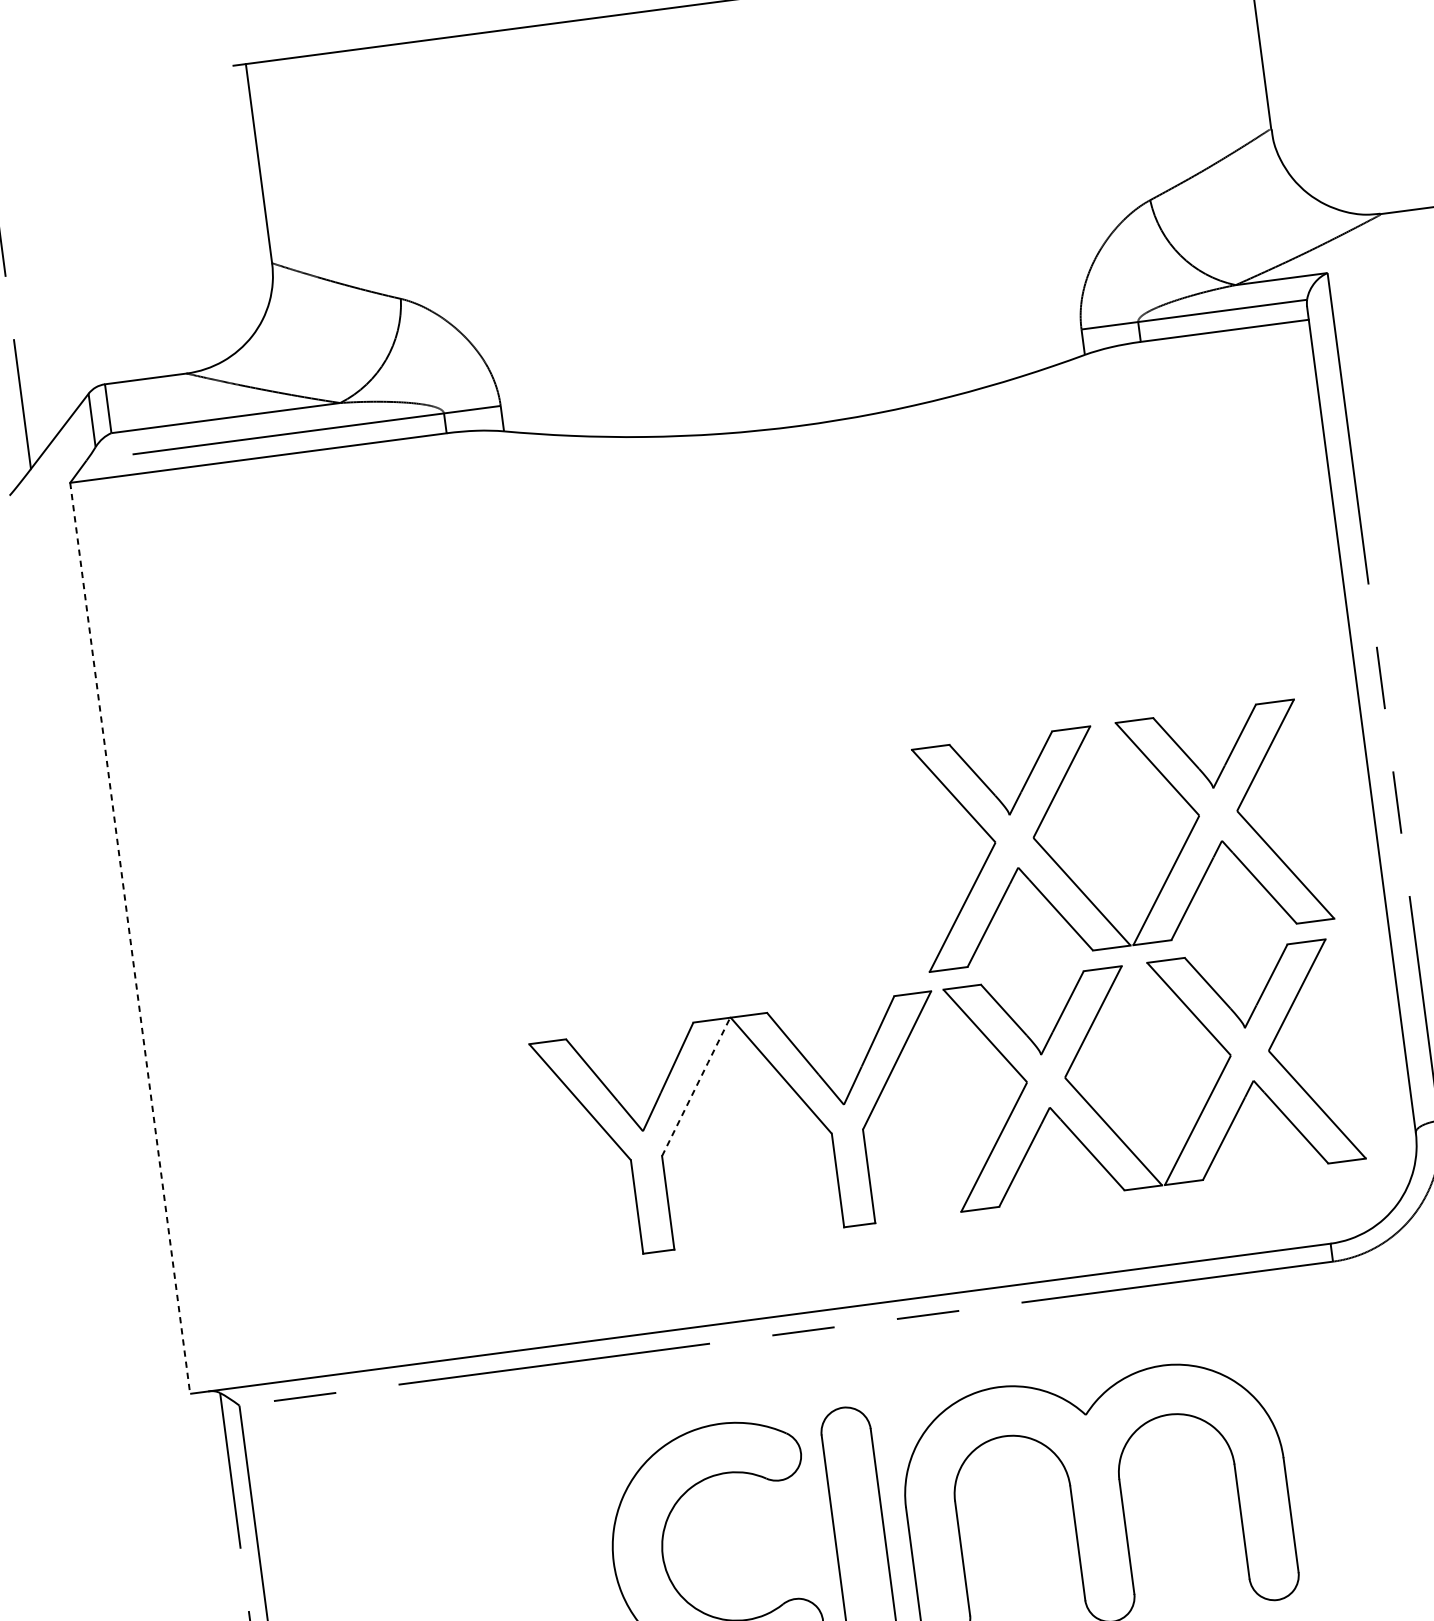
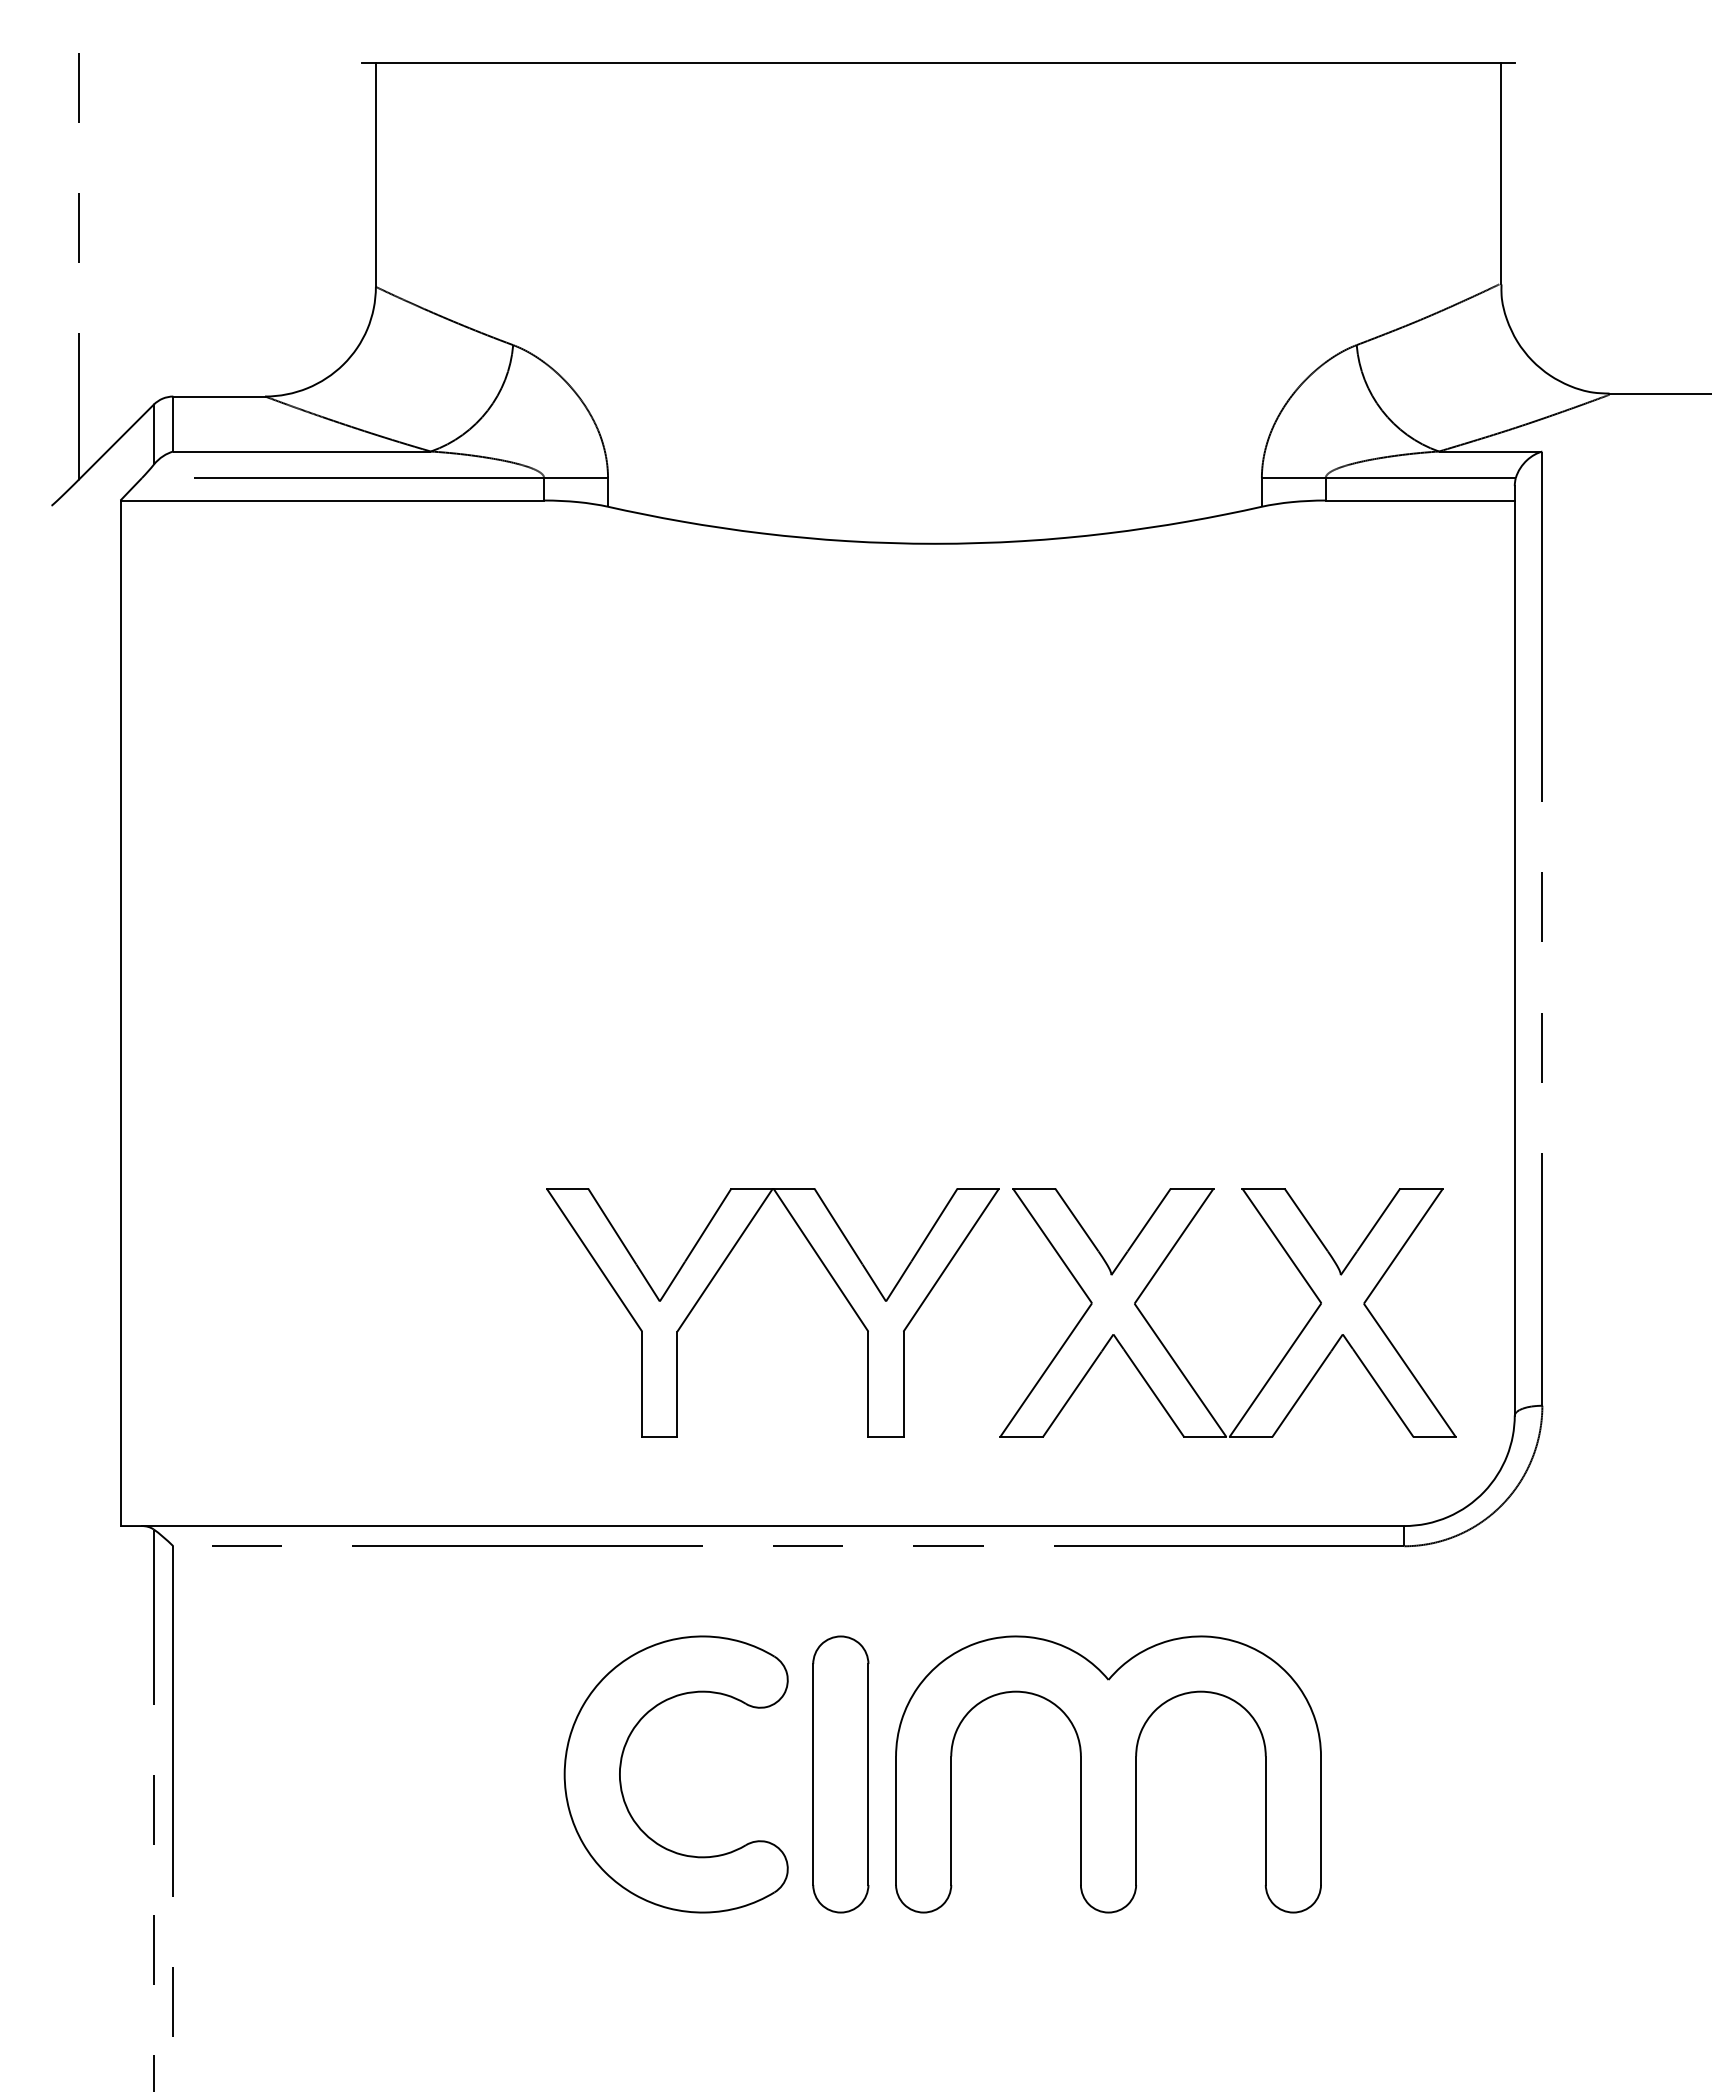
part: (1073, 880) -> (1172, 1086), removed
line: (130, 938) -> (120, 1013), dashed -> solid
line: (696, 1087) -> (725, 1260), dashed -> solid

